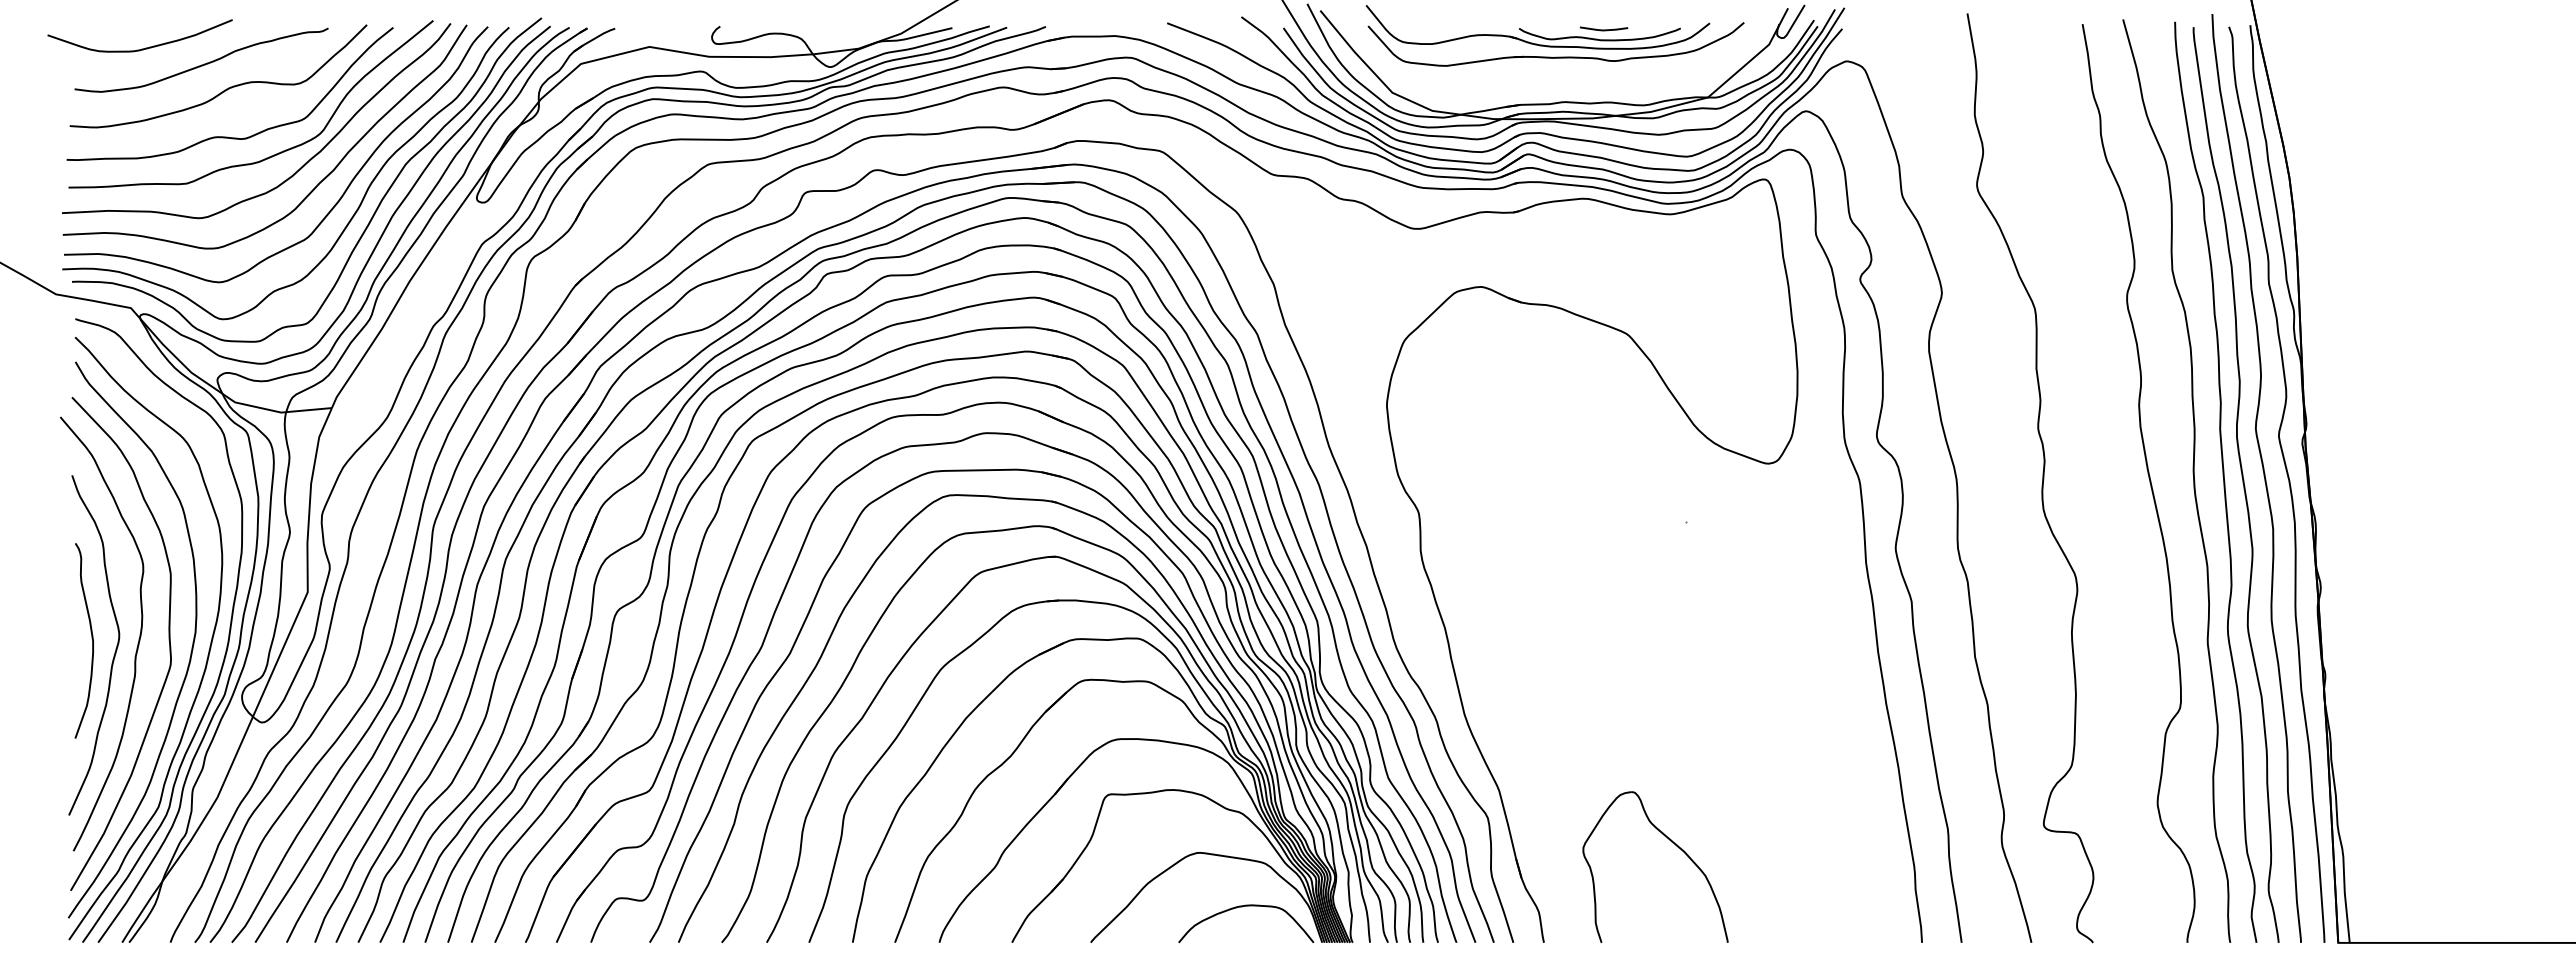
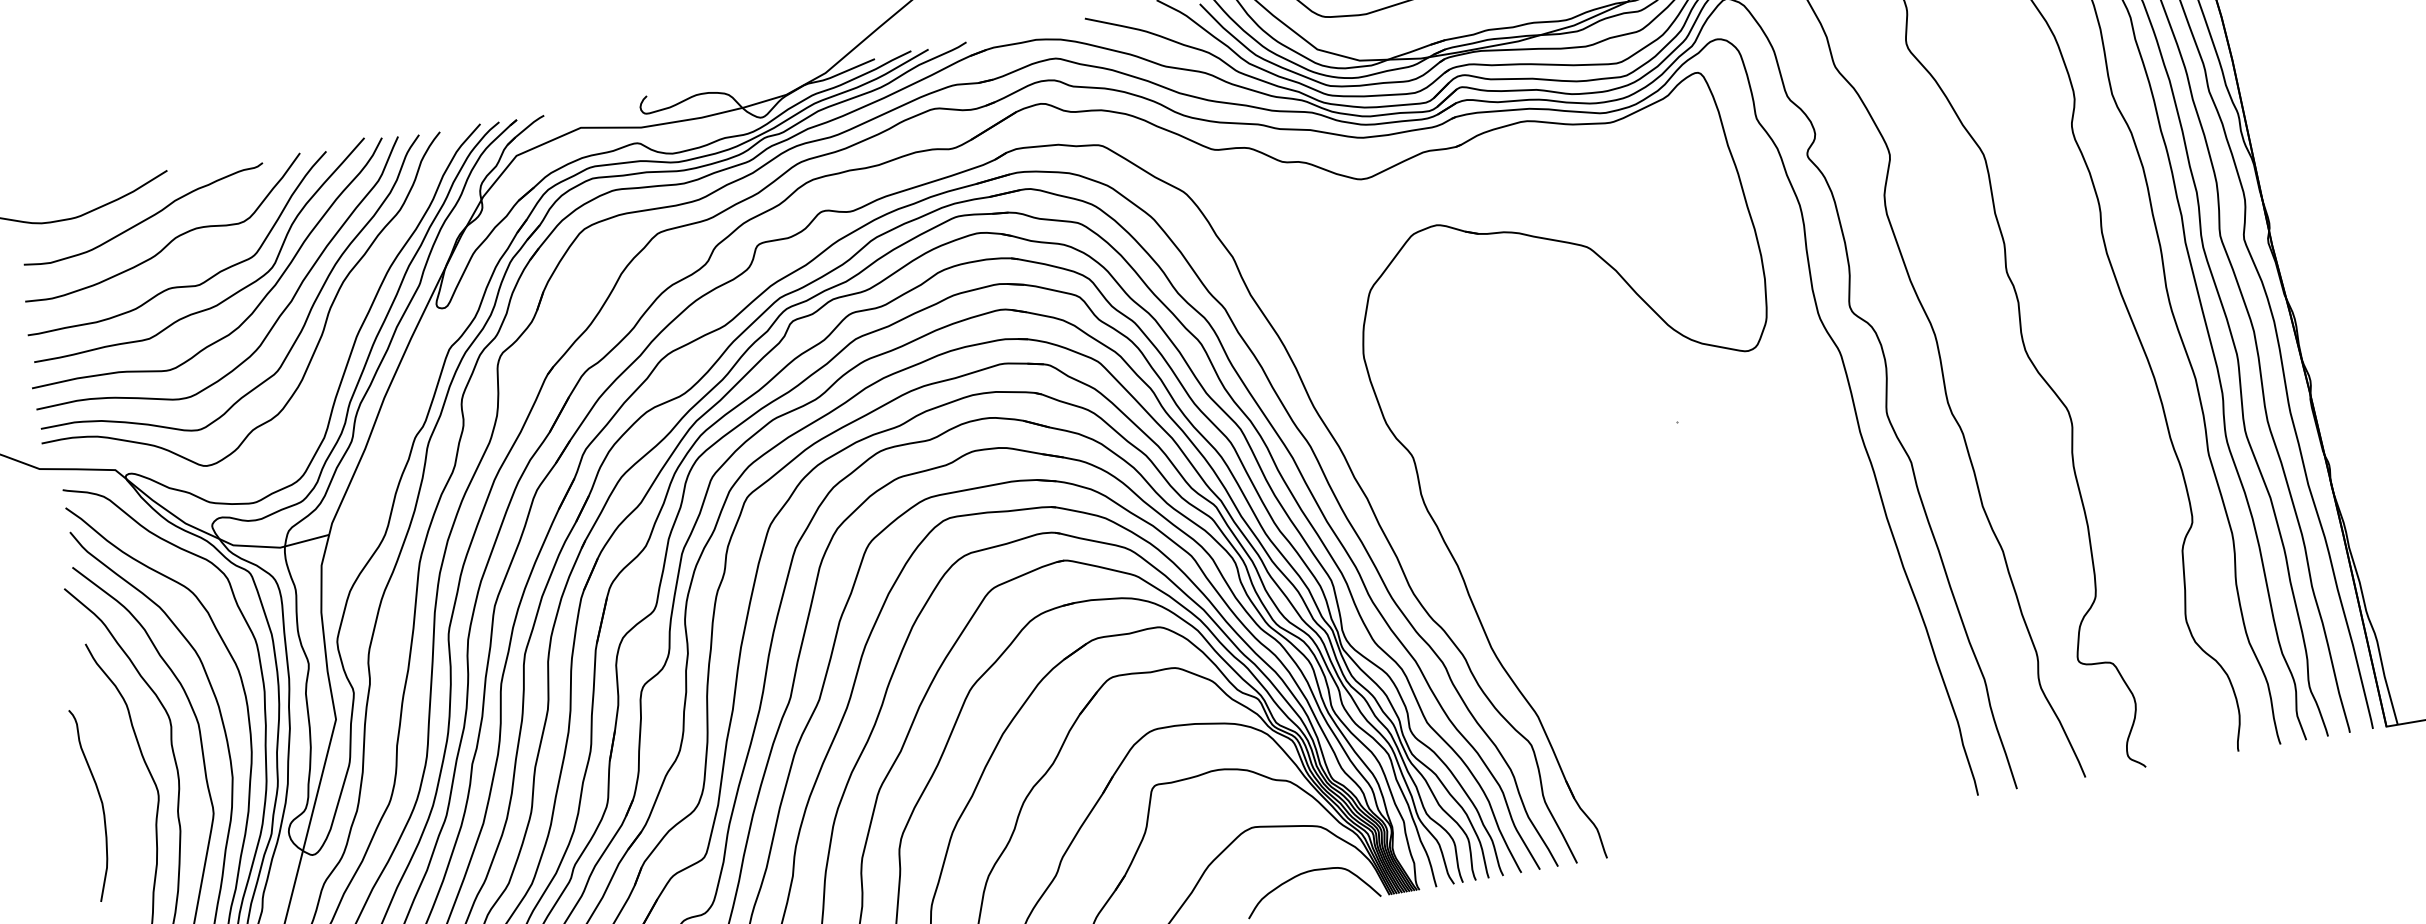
curve: (370, 218) -> (335, 342), removed
curve: (91, 638) -> (100, 801), moved
part: (1671, 842) -> (1715, 738), removed

